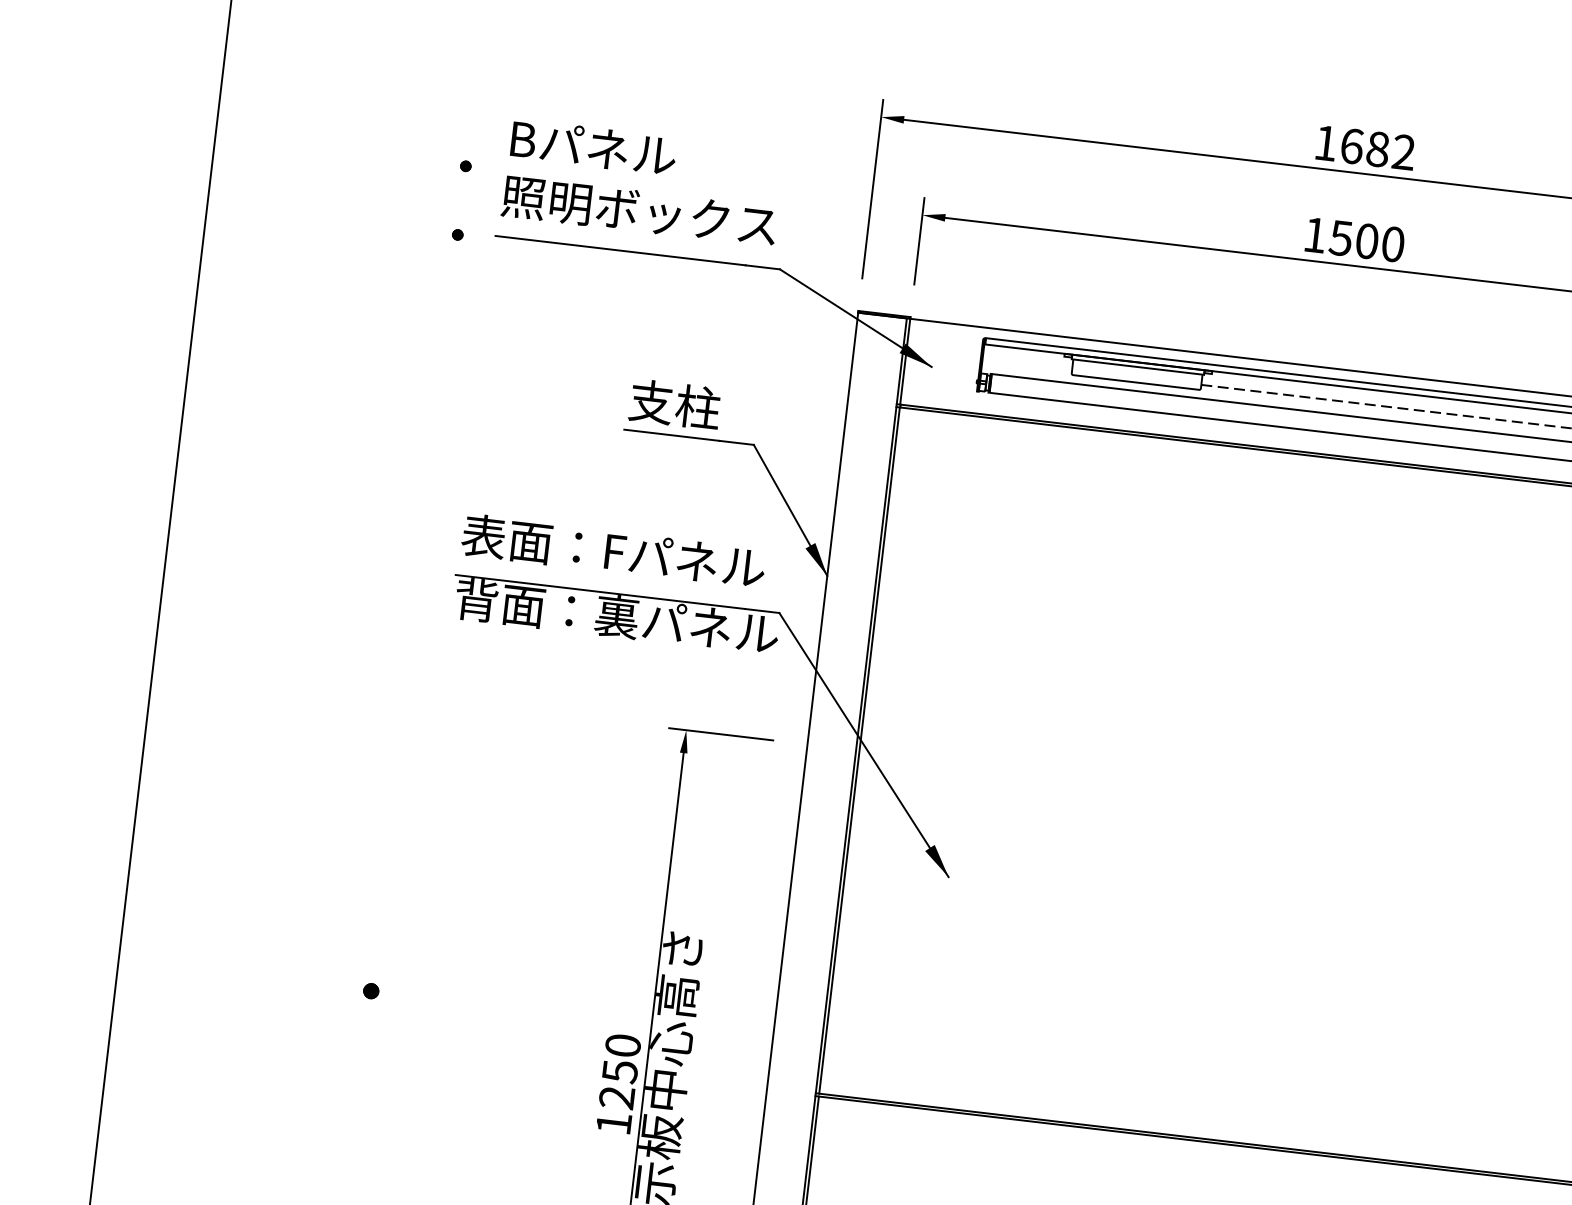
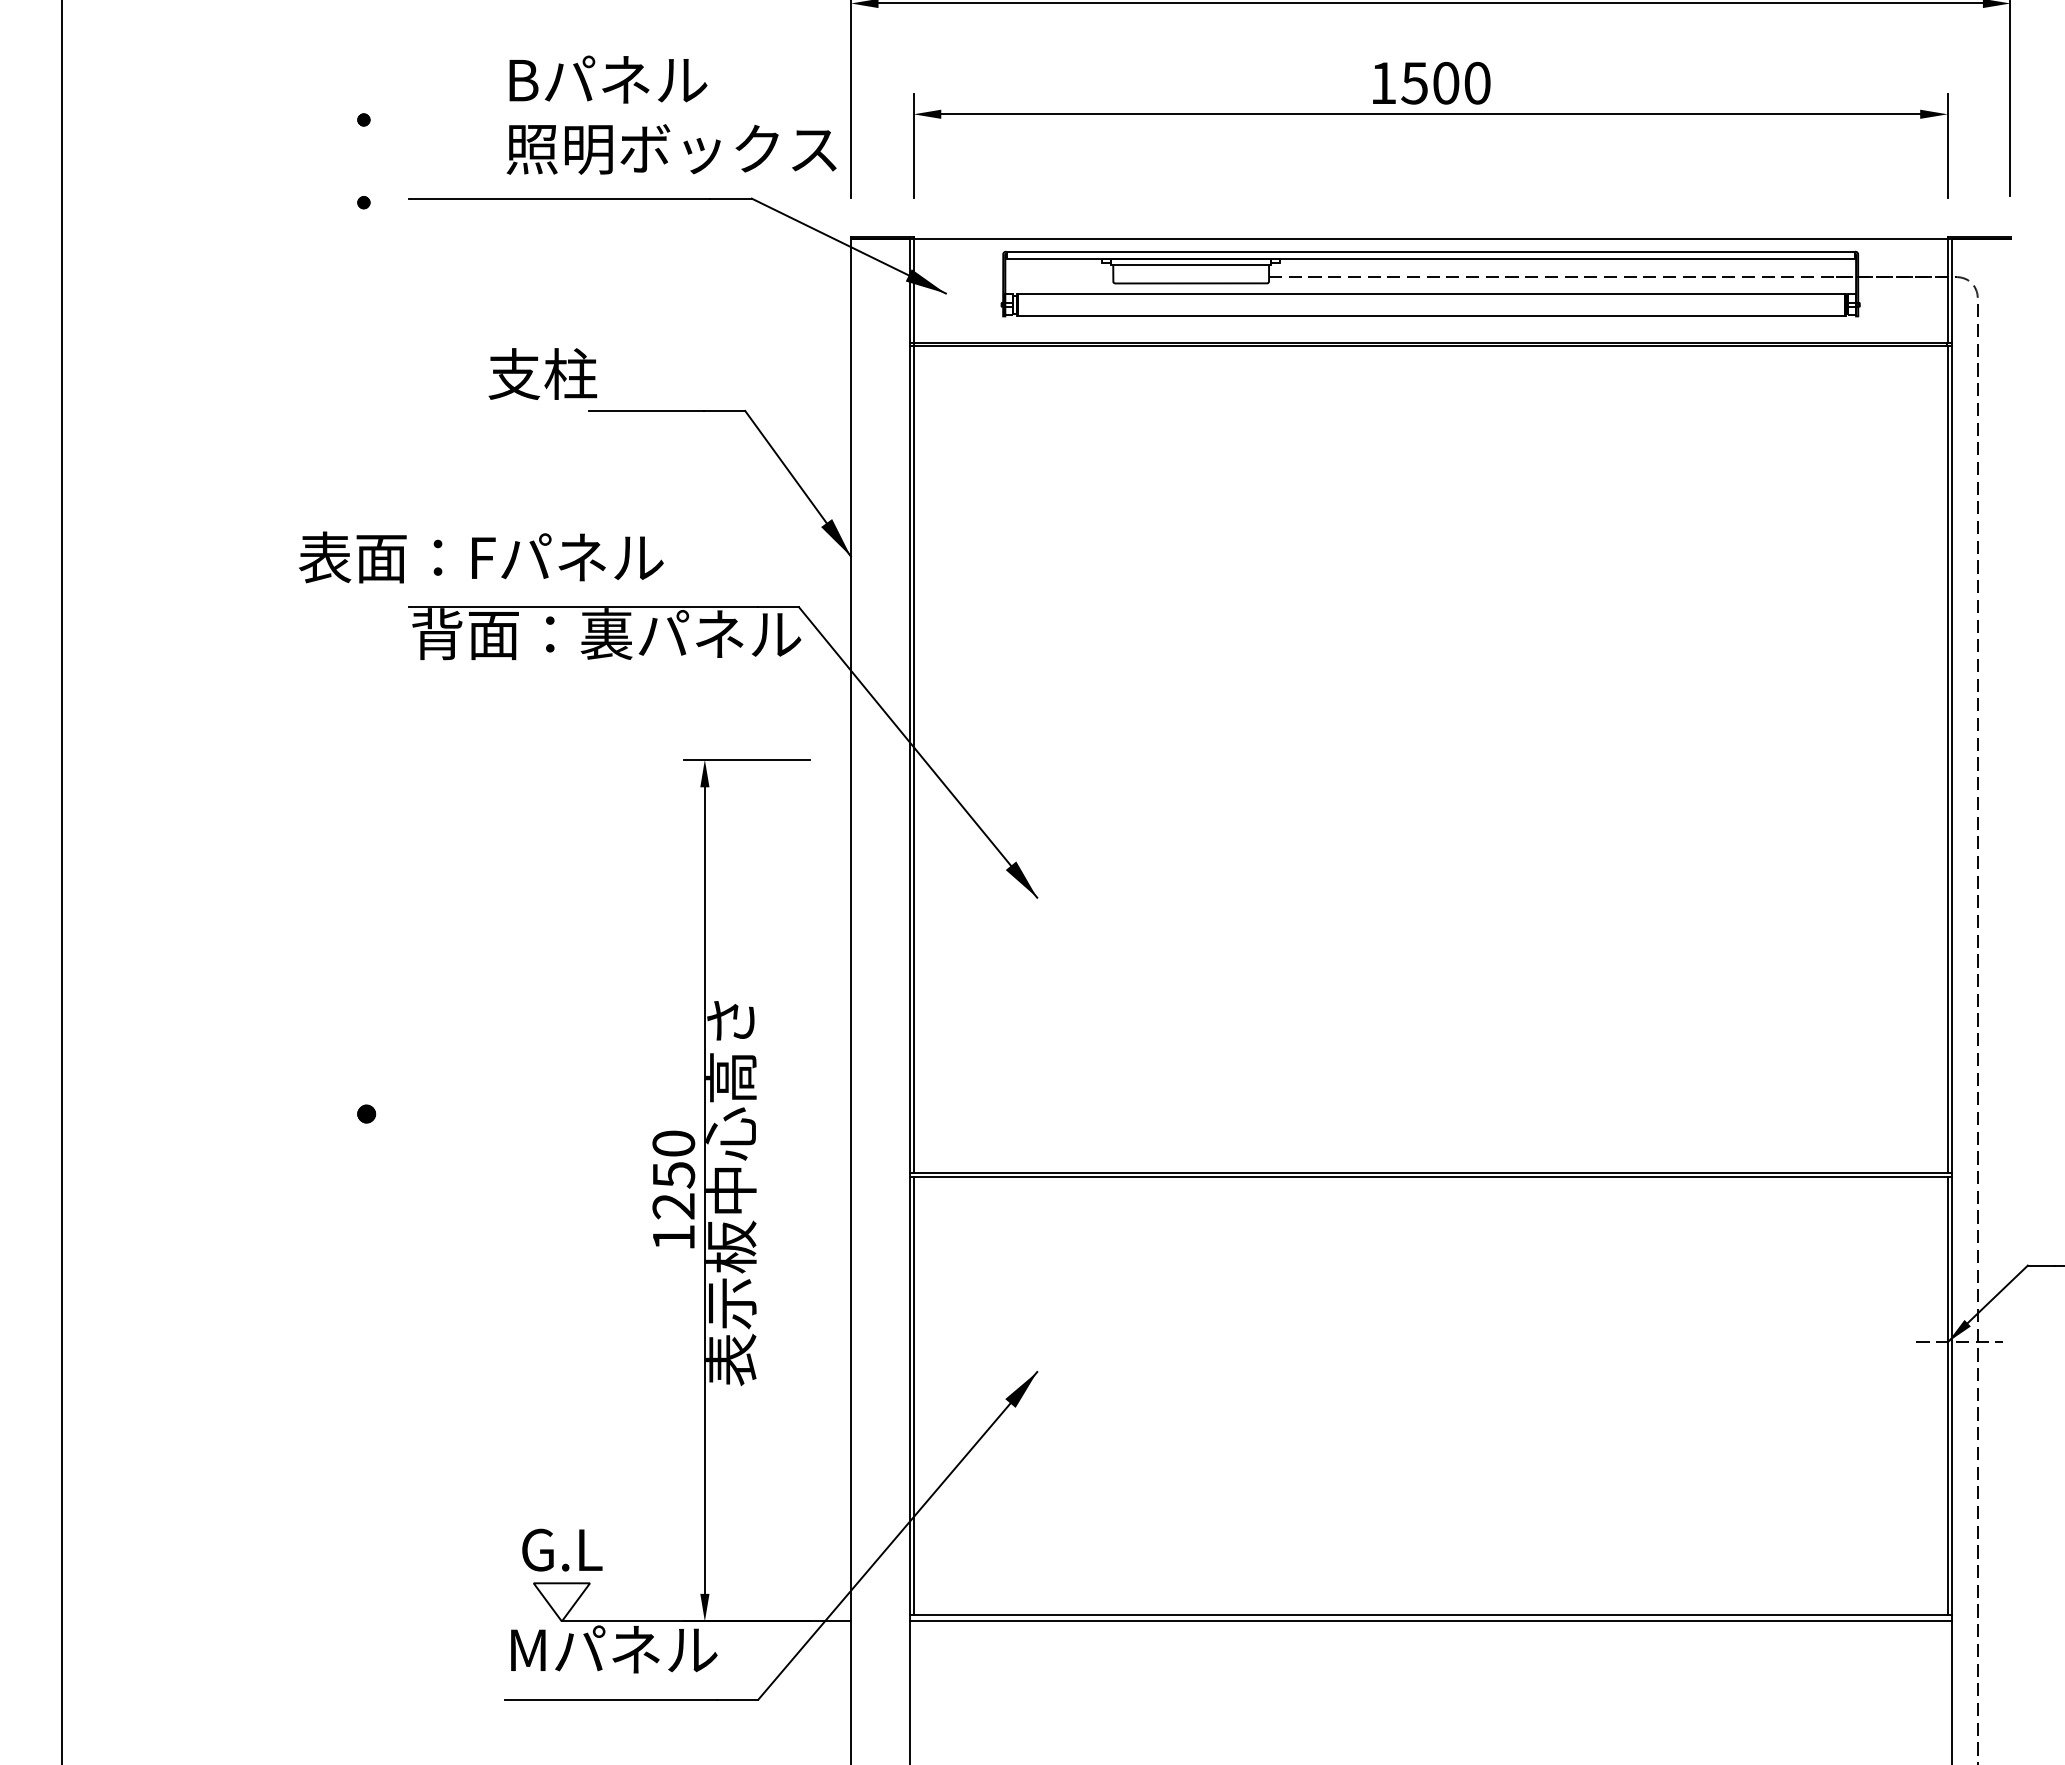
text: (642, 182) -> (671, 114), moved
text: (674, 404) -> (542, 373), moved
text: (613, 551) -> (481, 557), moved

